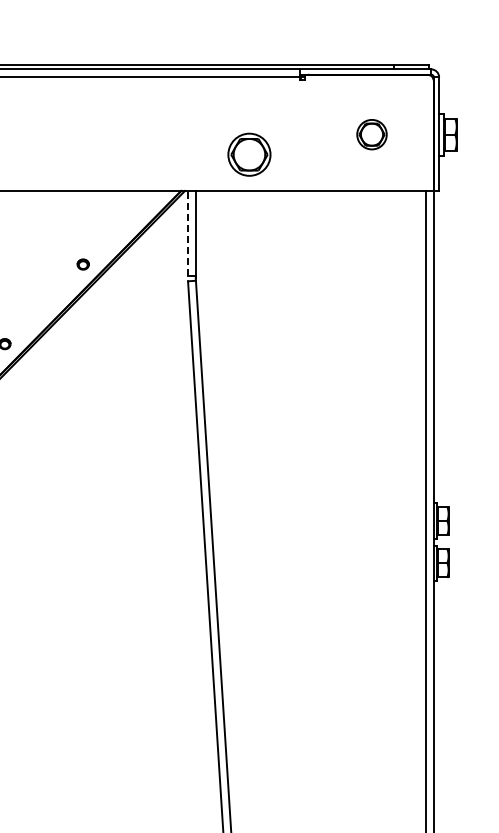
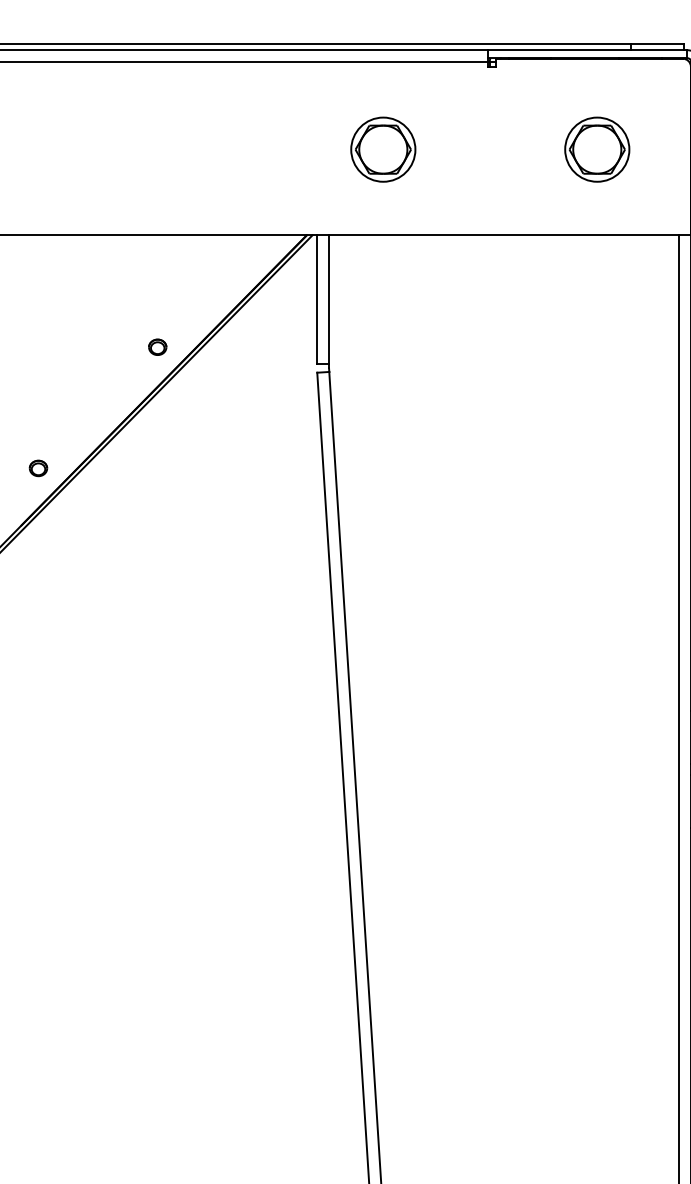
part: (371, 134) -> (596, 149), size x1.43
part: (249, 154) -> (383, 149), moved
line: (187, 232) -> (316, 298), dashed -> solid

